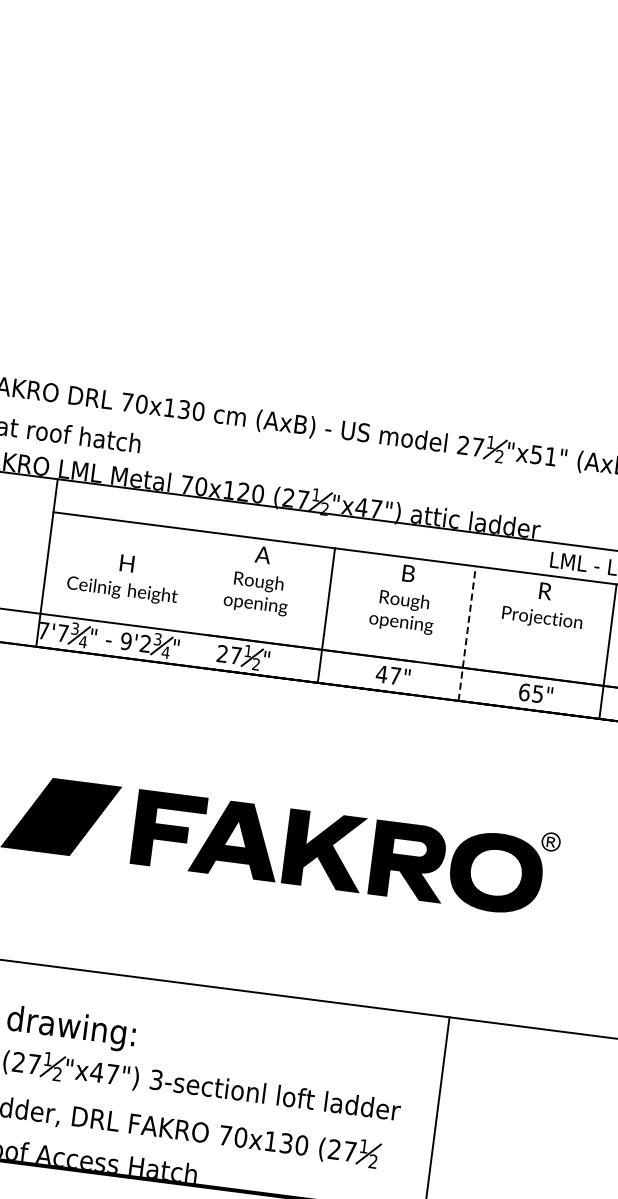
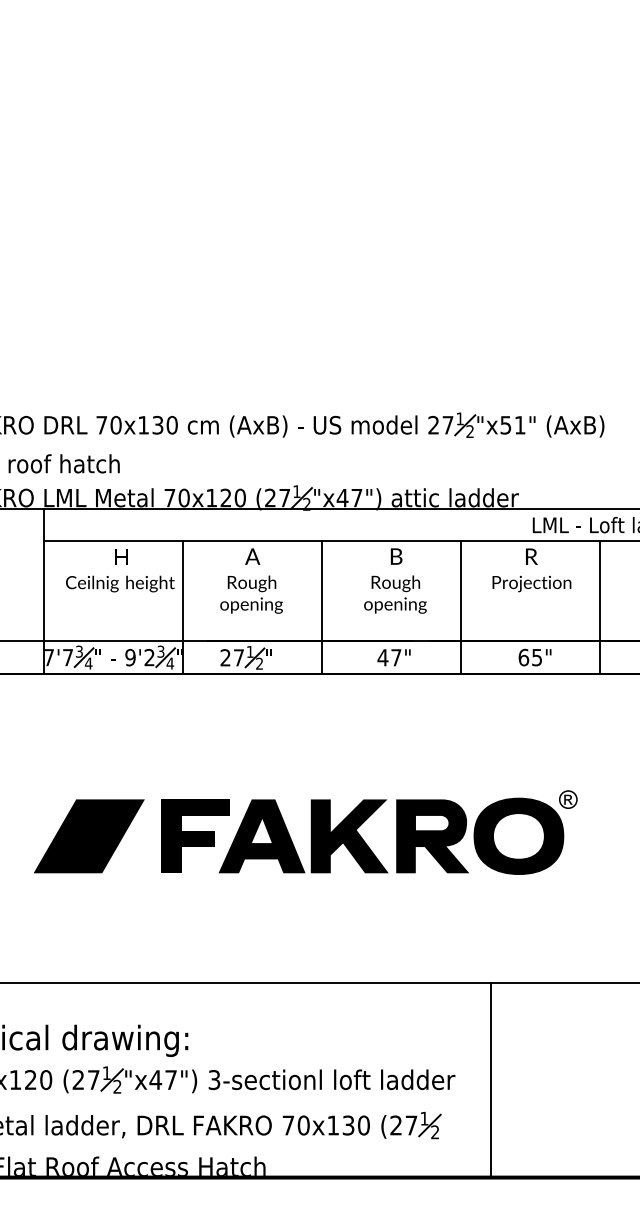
text: (124, 577) -> (120, 570), moved
line: (185, 597) -> (182, 607), added
line: (466, 633) -> (460, 607), dashed -> solid

